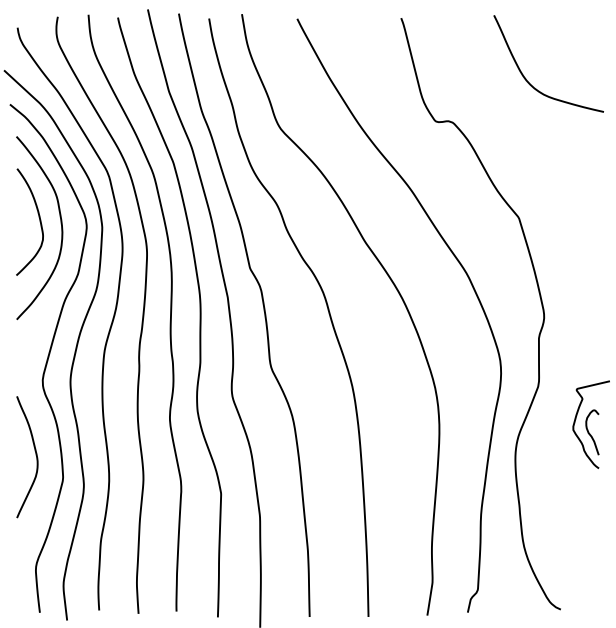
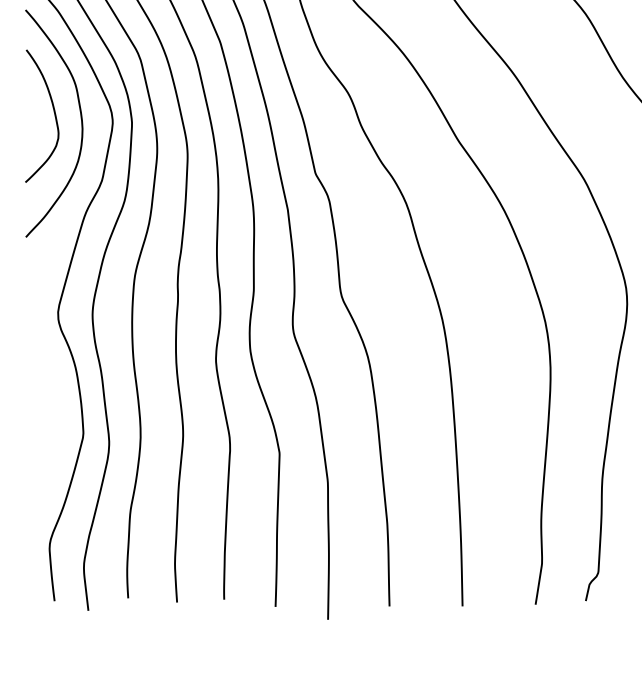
curve: (35, 455) -> (49, 405), removed

